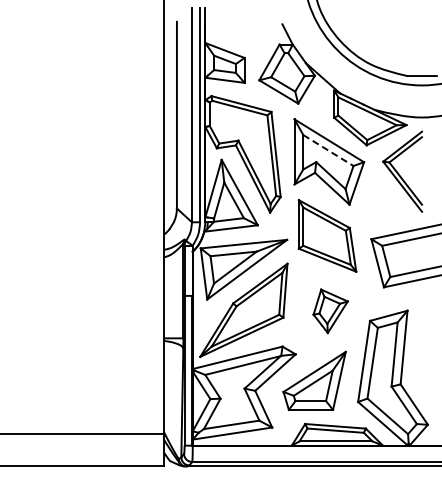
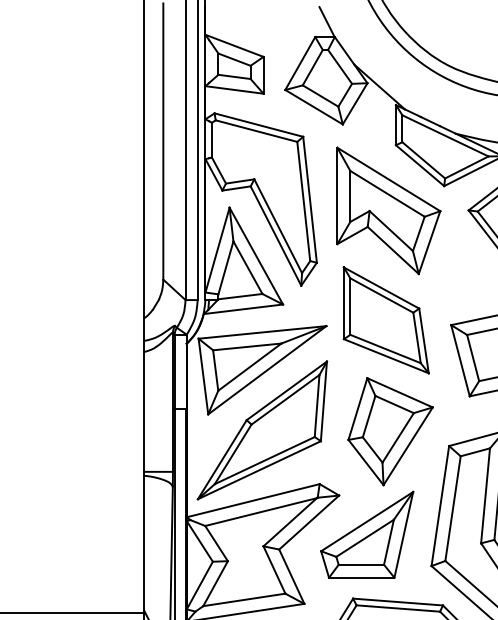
line: (328, 150) -> (387, 193), dashed -> solid
part: (330, 311) -> (390, 432), size x1.67

